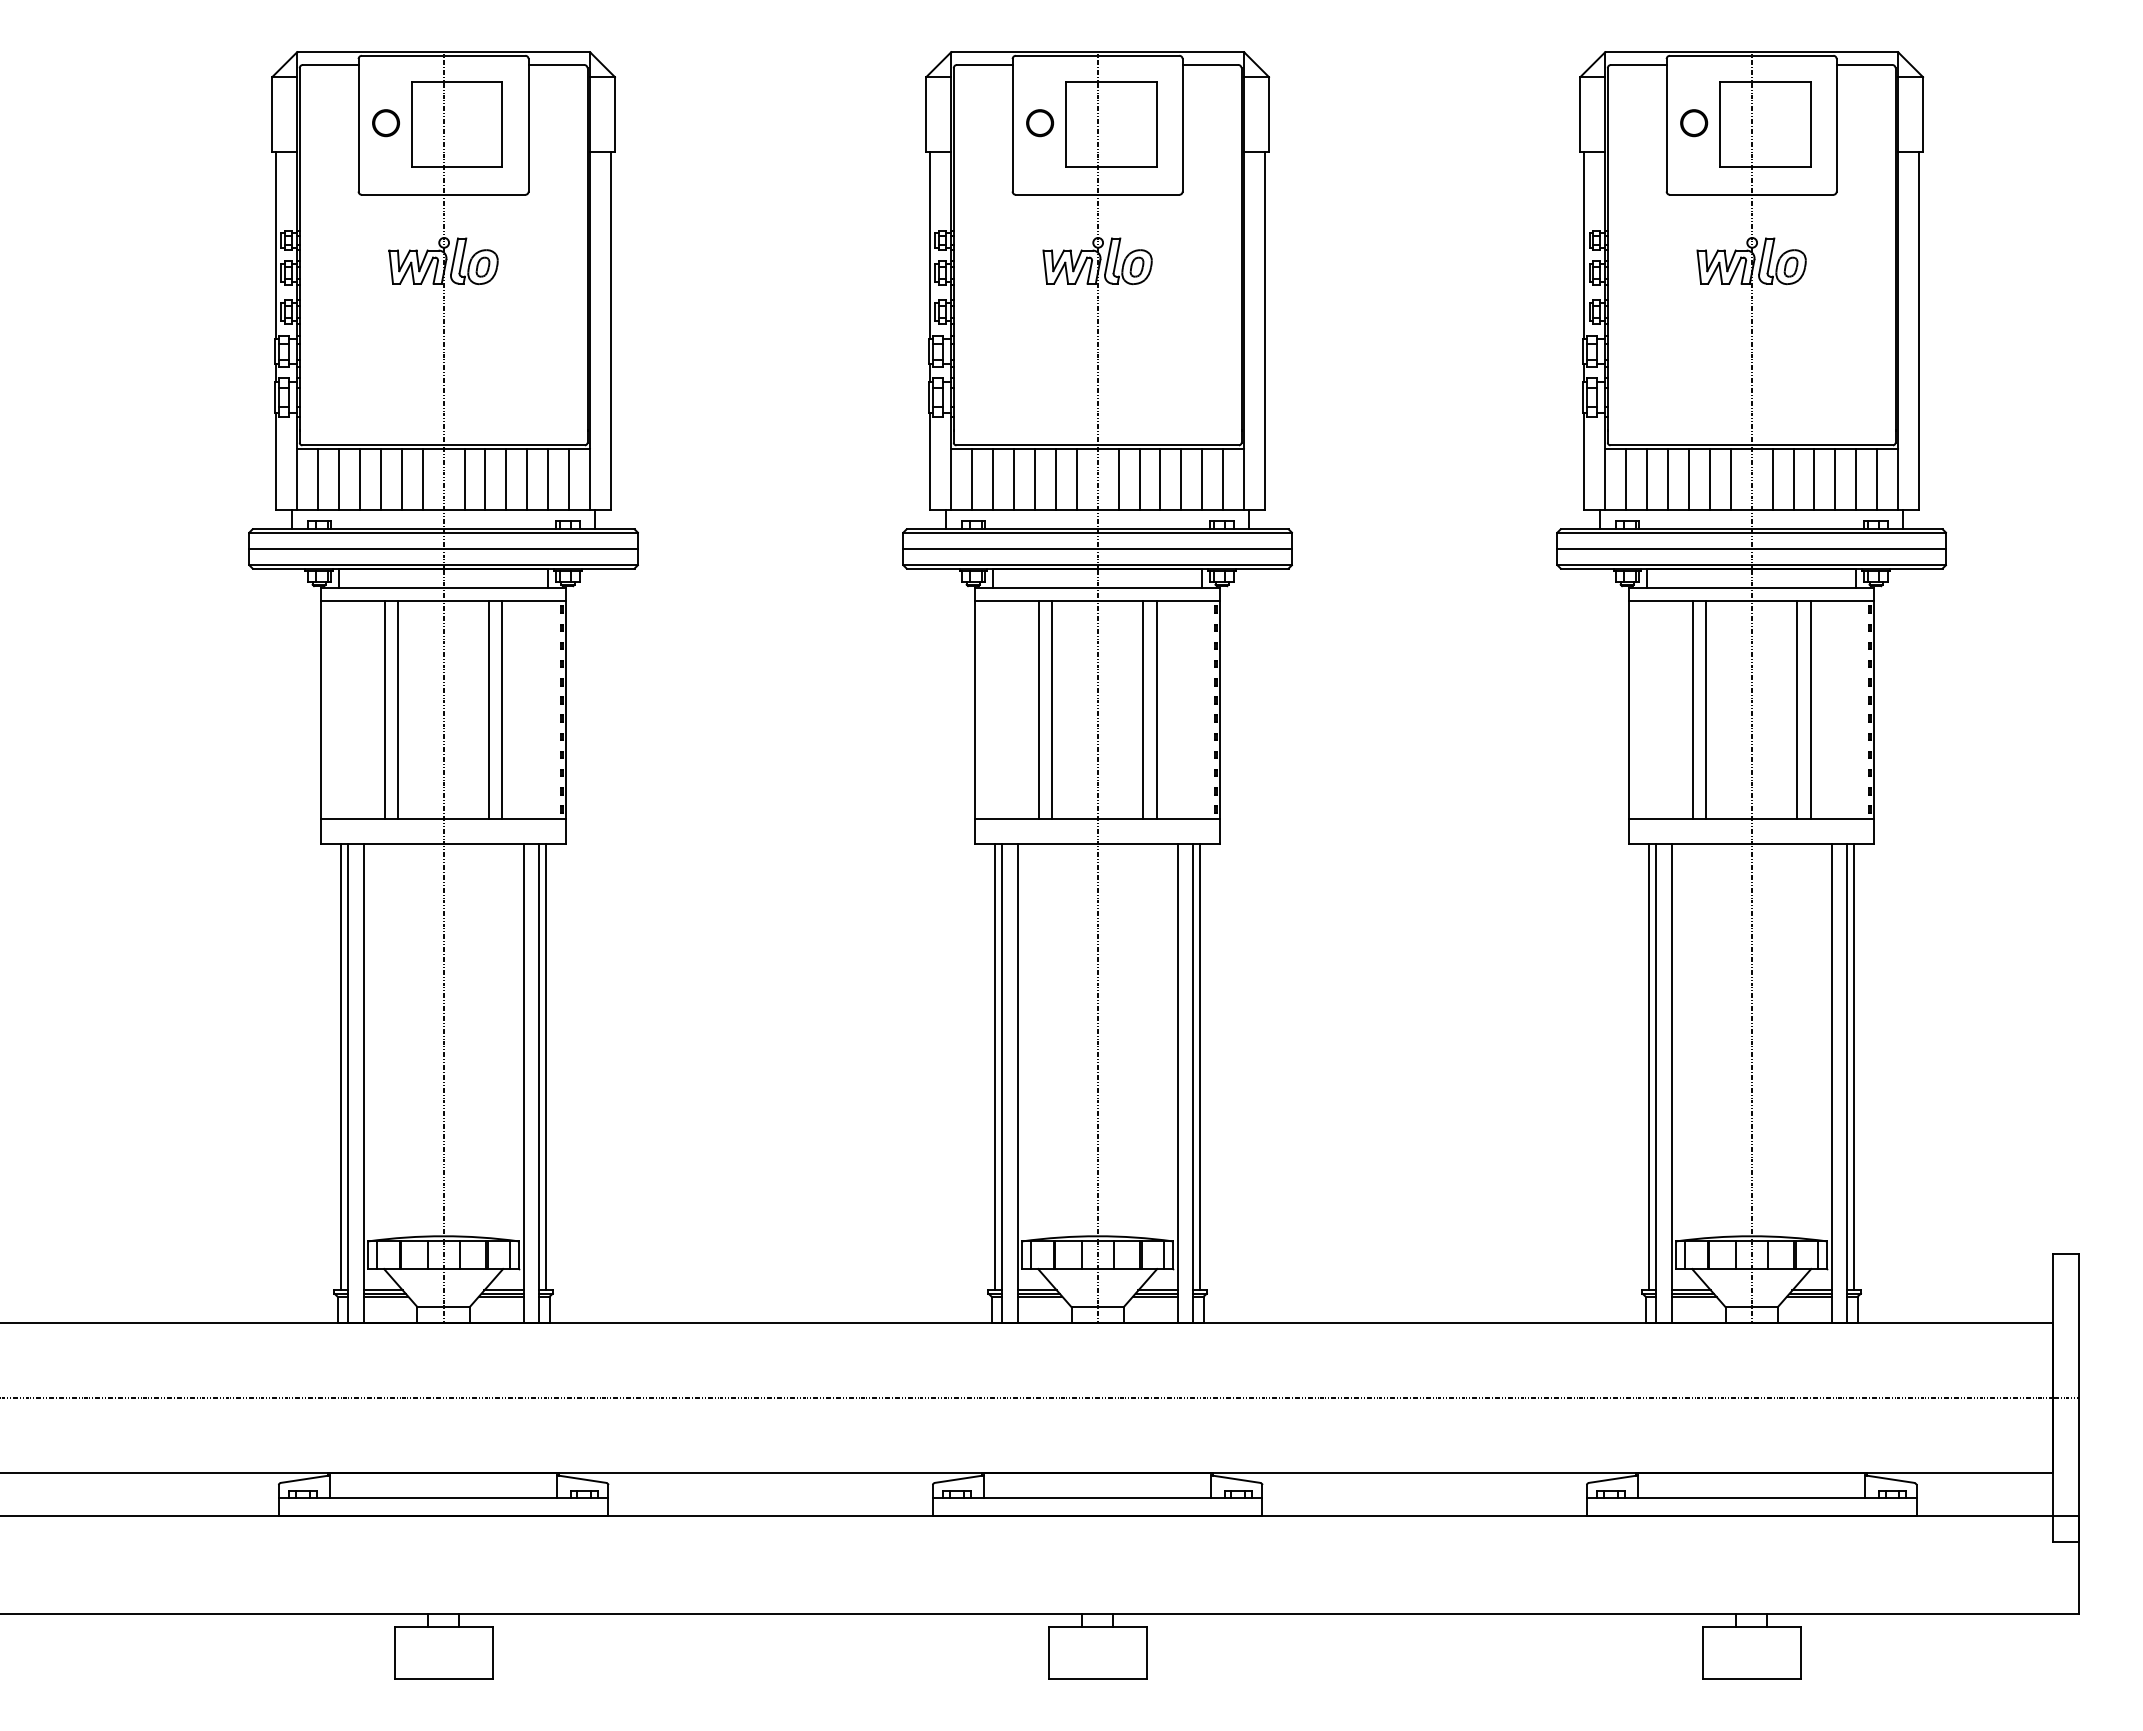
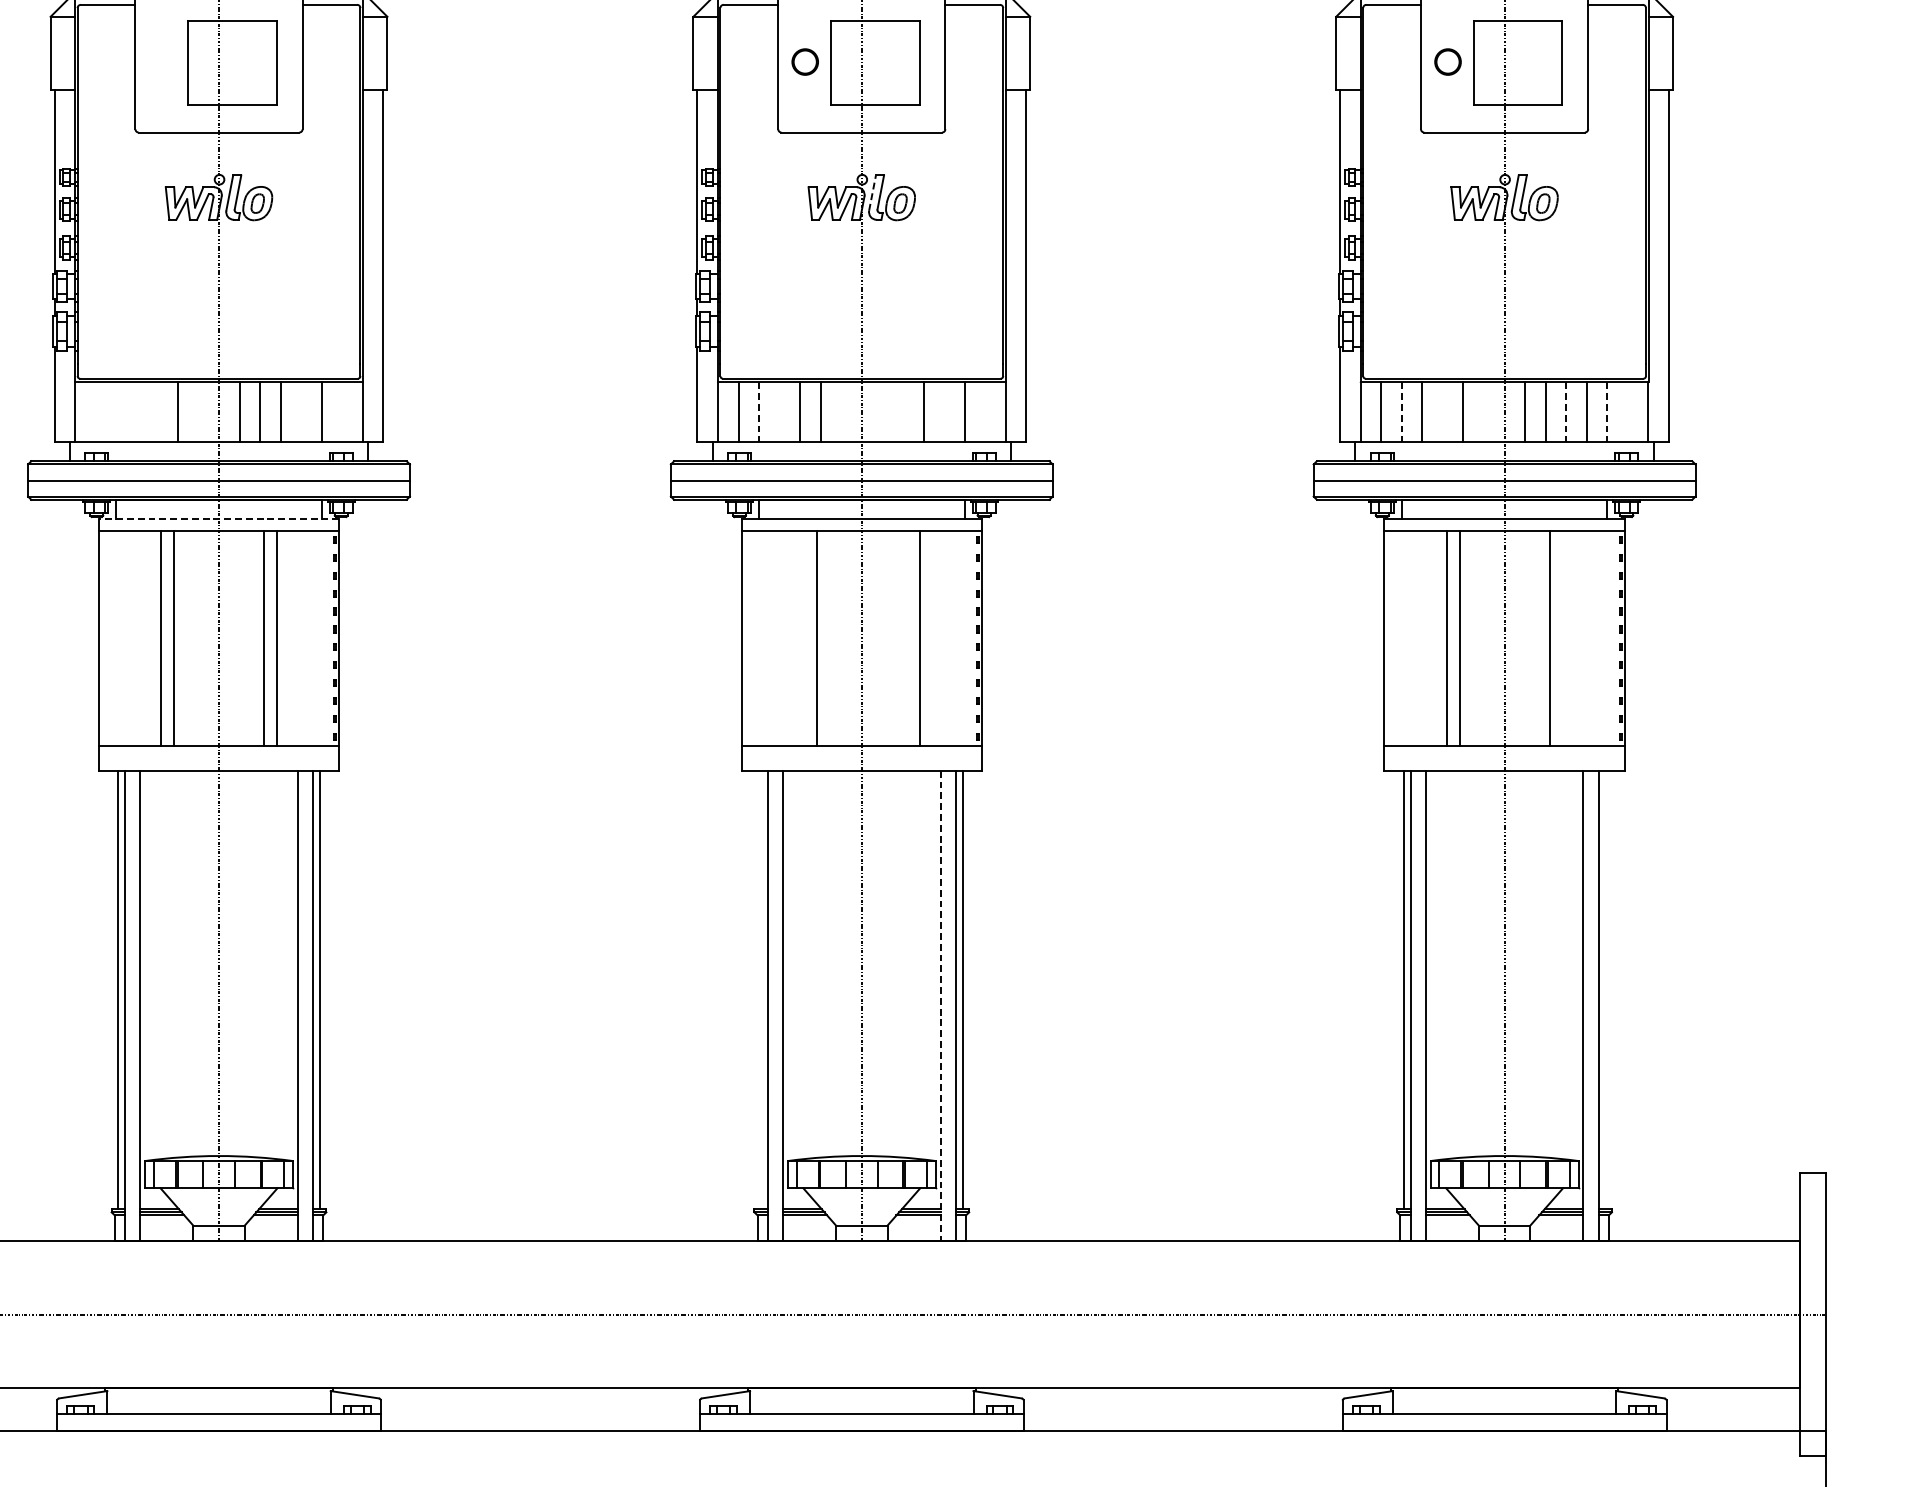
part: (385, 123) -> (161, 62), removed
line: (1108, 255) -> (872, 192), solid -> dashed
line: (318, 479) -> (96, 412), removed
line: (339, 479) -> (116, 412), removed
line: (360, 479) -> (137, 412), removed
line: (380, 479) -> (156, 412), removed
line: (422, 479) -> (198, 412), removed
line: (527, 479) -> (301, 412), removed
line: (569, 479) -> (342, 412), removed
line: (993, 479) -> (759, 412), solid -> dashed
line: (1014, 479) -> (780, 412), removed
line: (1076, 479) -> (841, 412), removed
line: (1118, 479) -> (882, 412), removed
line: (1139, 479) -> (902, 412), removed
line: (1181, 479) -> (944, 412), removed
line: (1223, 479) -> (985, 412), removed
line: (1647, 479) -> (1402, 412), solid -> dashed
line: (1688, 479) -> (1442, 412), removed
line: (1730, 479) -> (1483, 412), removed
line: (1814, 479) -> (1566, 412), solid -> dashed
line: (1856, 479) -> (1607, 412), solid -> dashed
line: (1877, 479) -> (1628, 412), removed
line: (443, 587) -> (218, 518), solid -> dashed
line: (1038, 709) -> (803, 638), removed
line: (1143, 709) -> (906, 638), removed
line: (1810, 709) -> (1562, 638), removed
line: (994, 1067) -> (760, 990), removed
line: (1854, 1067) -> (1605, 990), removed
line: (1177, 1084) -> (940, 1006), solid -> dashed

